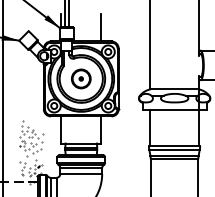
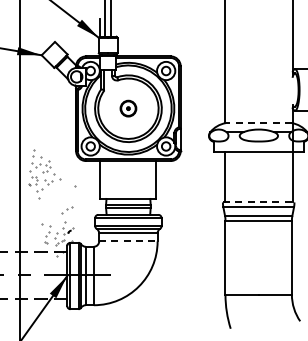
line: (101, 27) -> (156, 37), removed
part: (81, 78) -> (128, 108), size x0.6
line: (174, 89) -> (258, 123), solid -> dashed
part: (30, 138) -> (44, 174), moved
line: (174, 146) -> (258, 202), solid -> dashed
line: (81, 174) -> (128, 241), solid -> dashed

